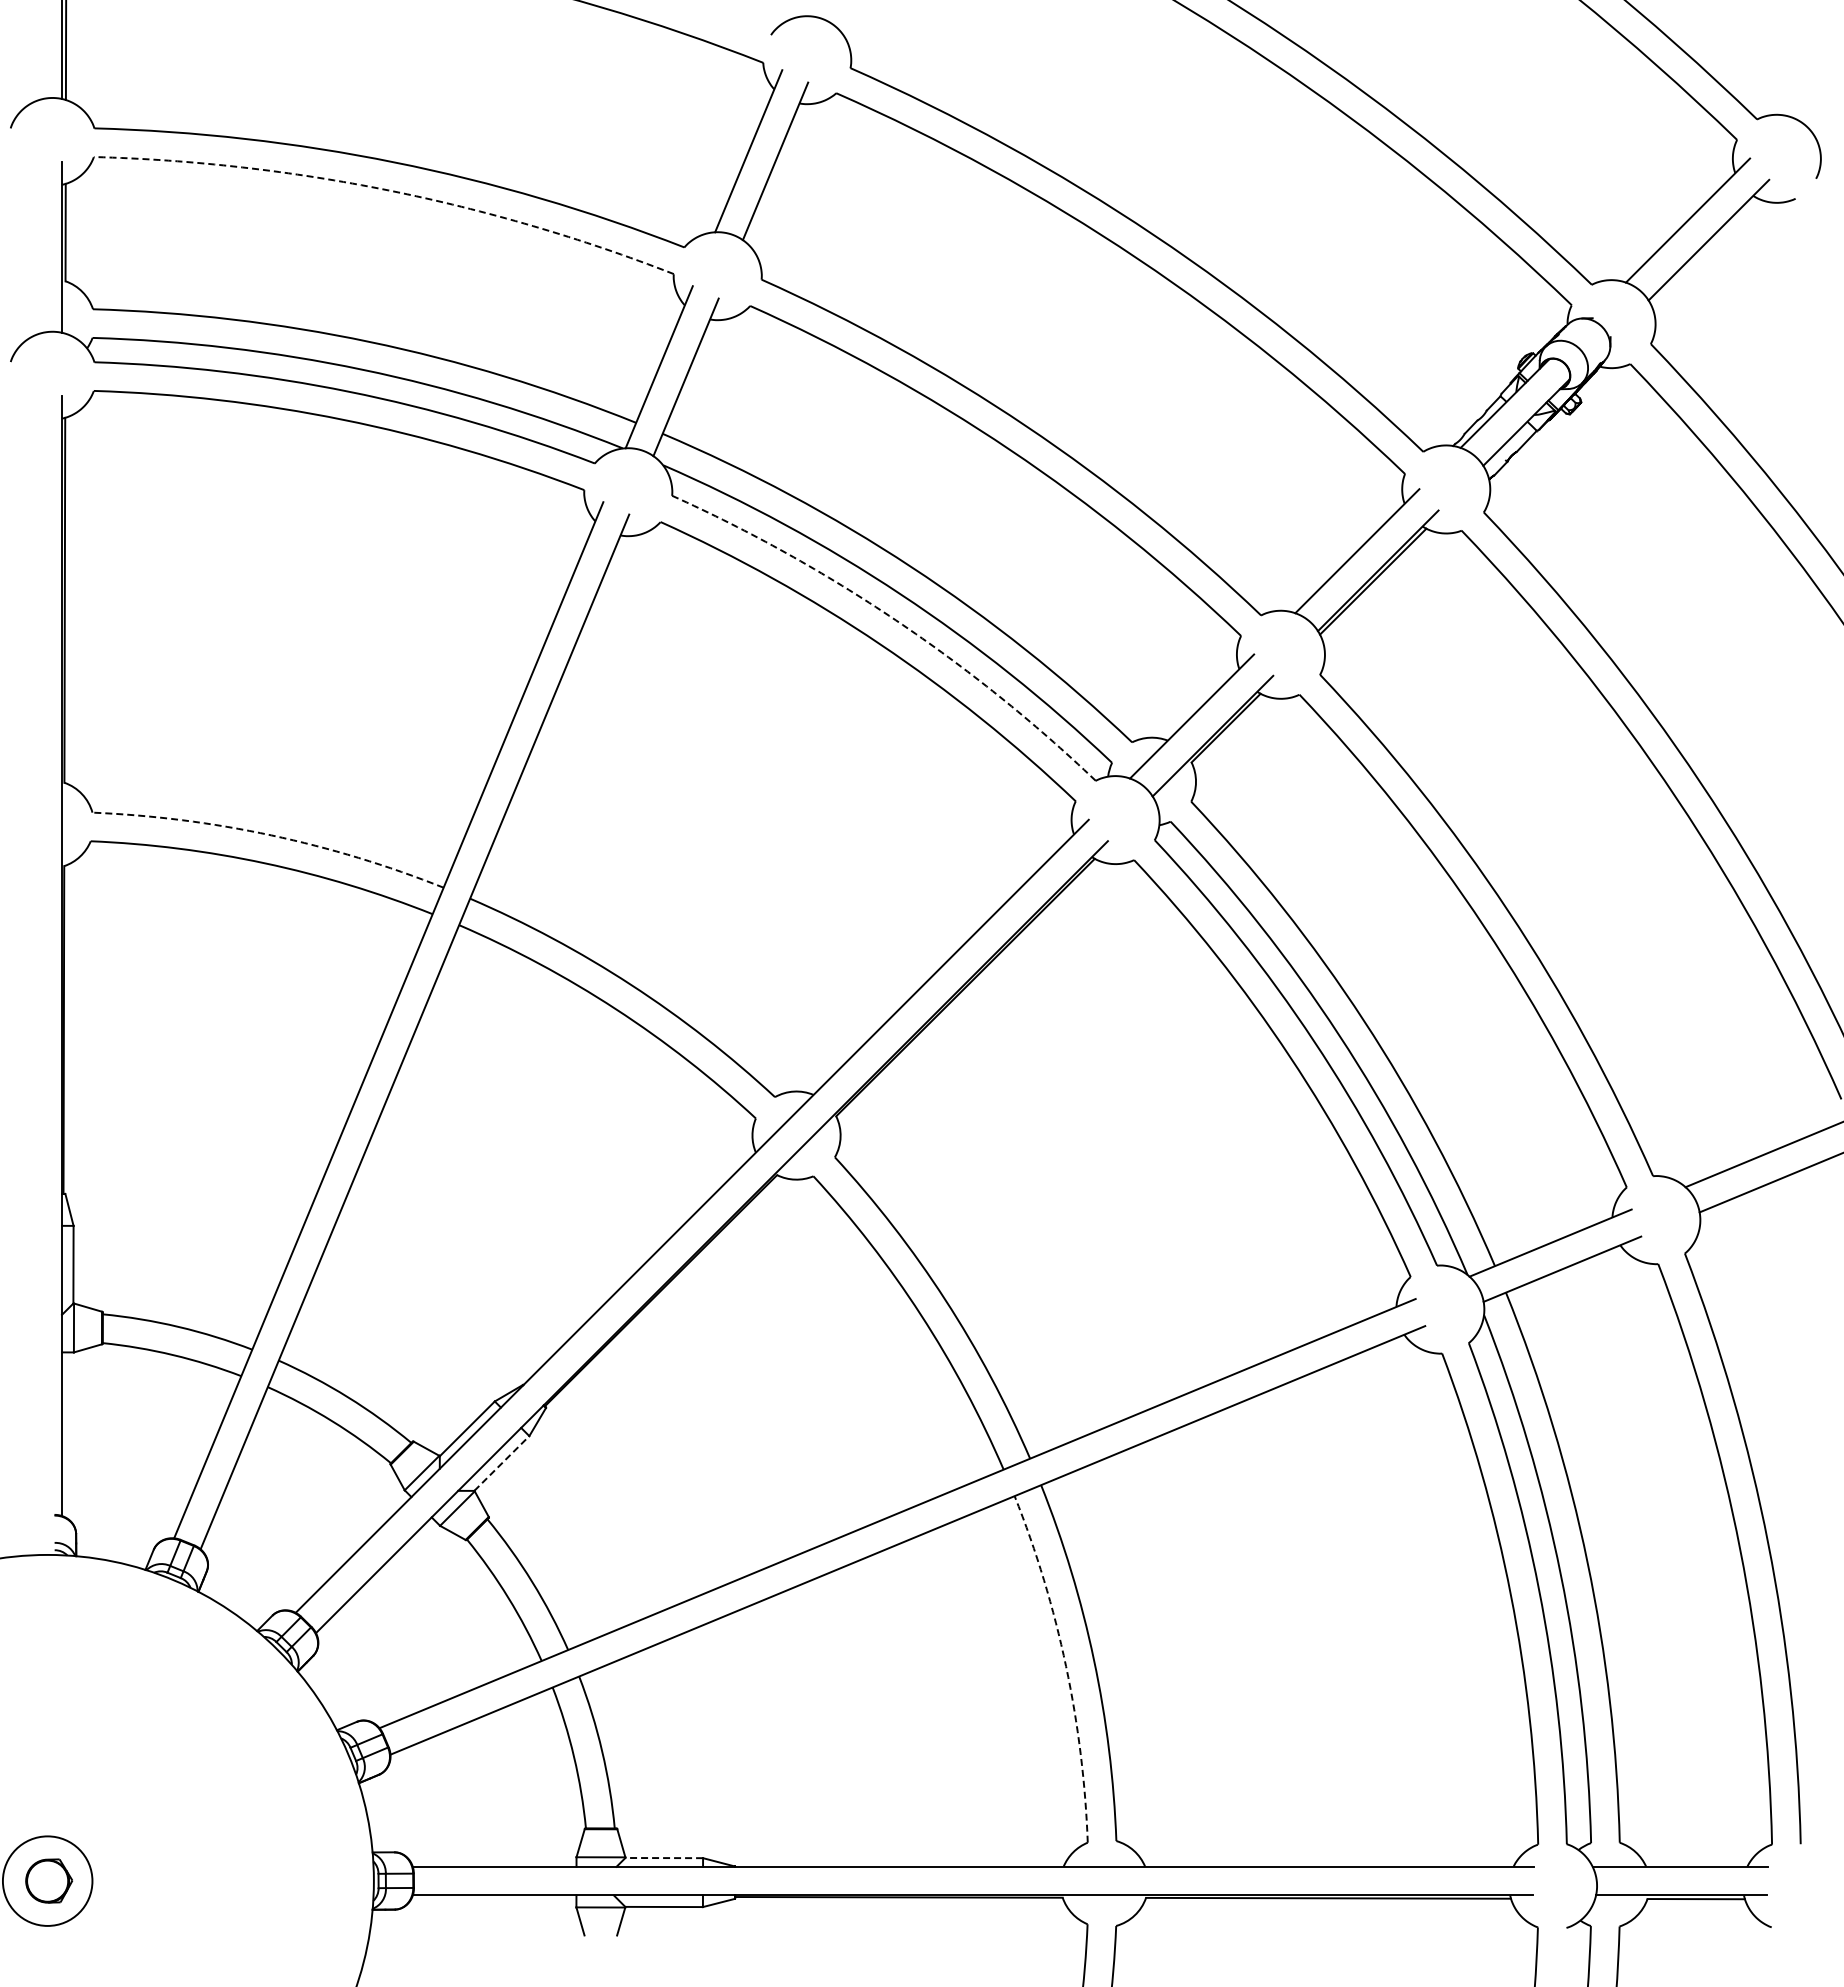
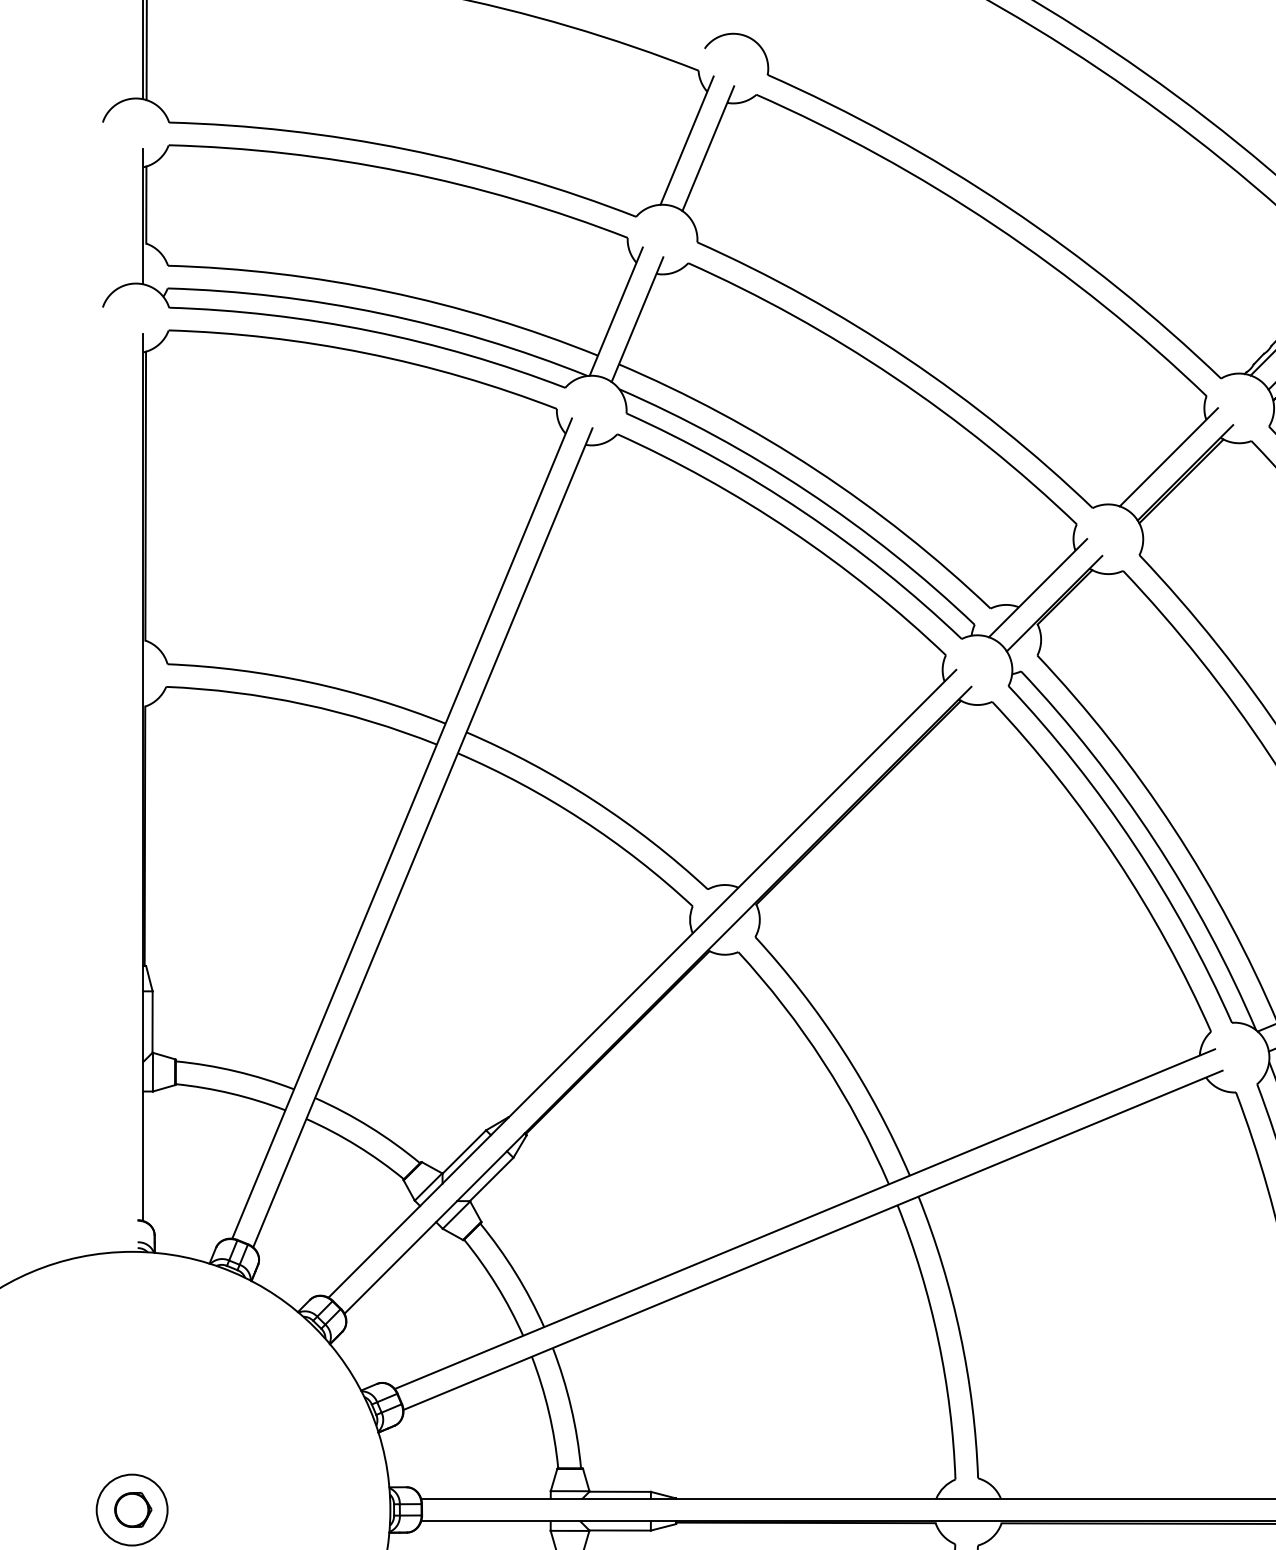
arc: (388, 190) -> (401, 171), dashed -> solid
arc: (895, 620) -> (803, 512), dashed -> solid
arc: (271, 835) -> (309, 682), dashed -> solid
line: (501, 1463) -> (491, 1179), dashed -> solid
arc: (1066, 1666) -> (938, 1340), dashed -> solid
line: (664, 1858) -> (620, 1492), dashed -> solid

